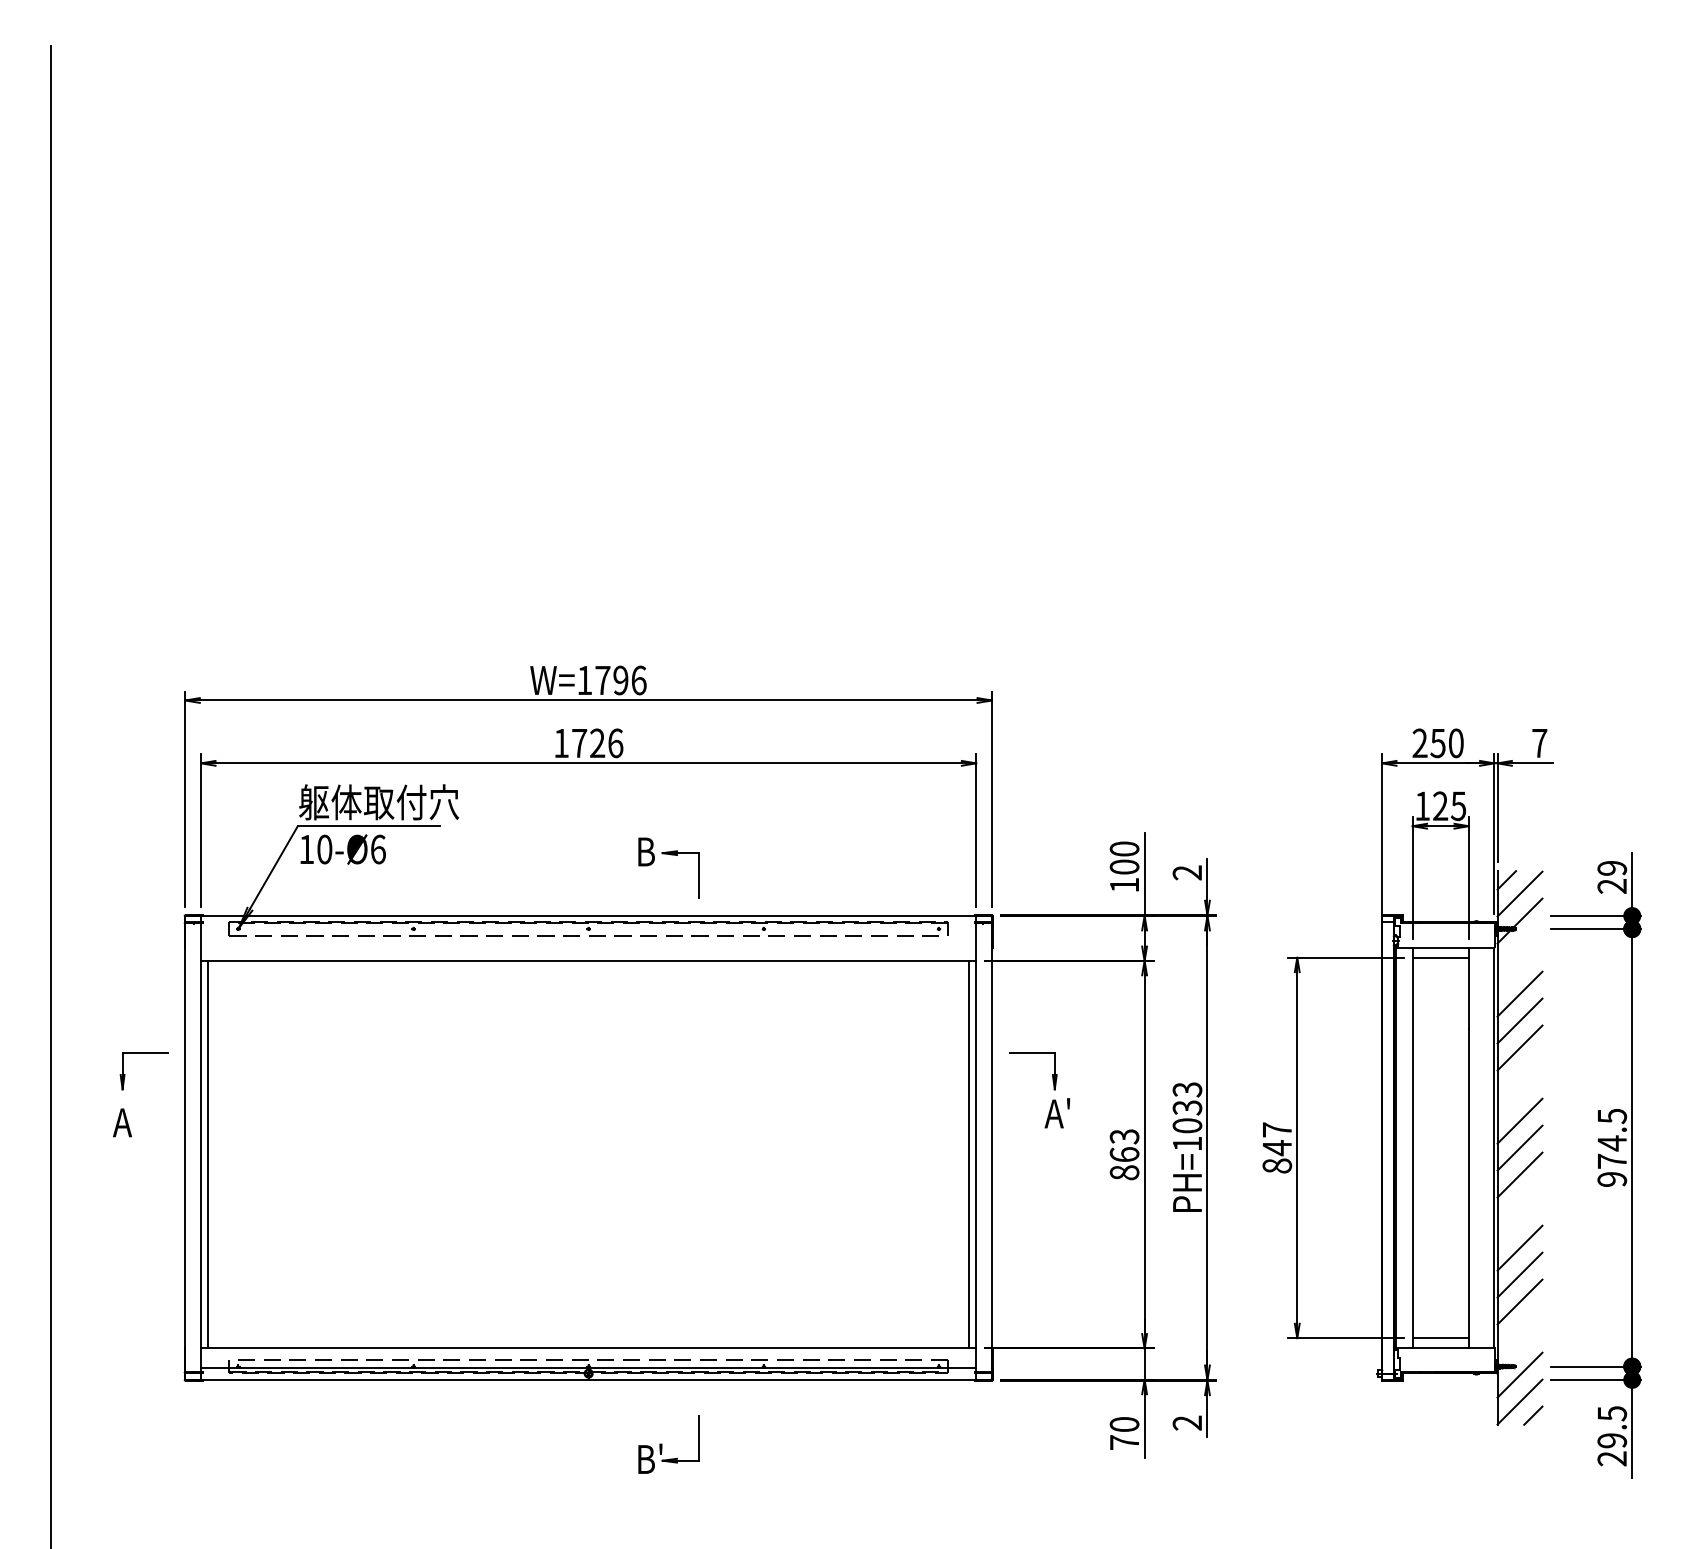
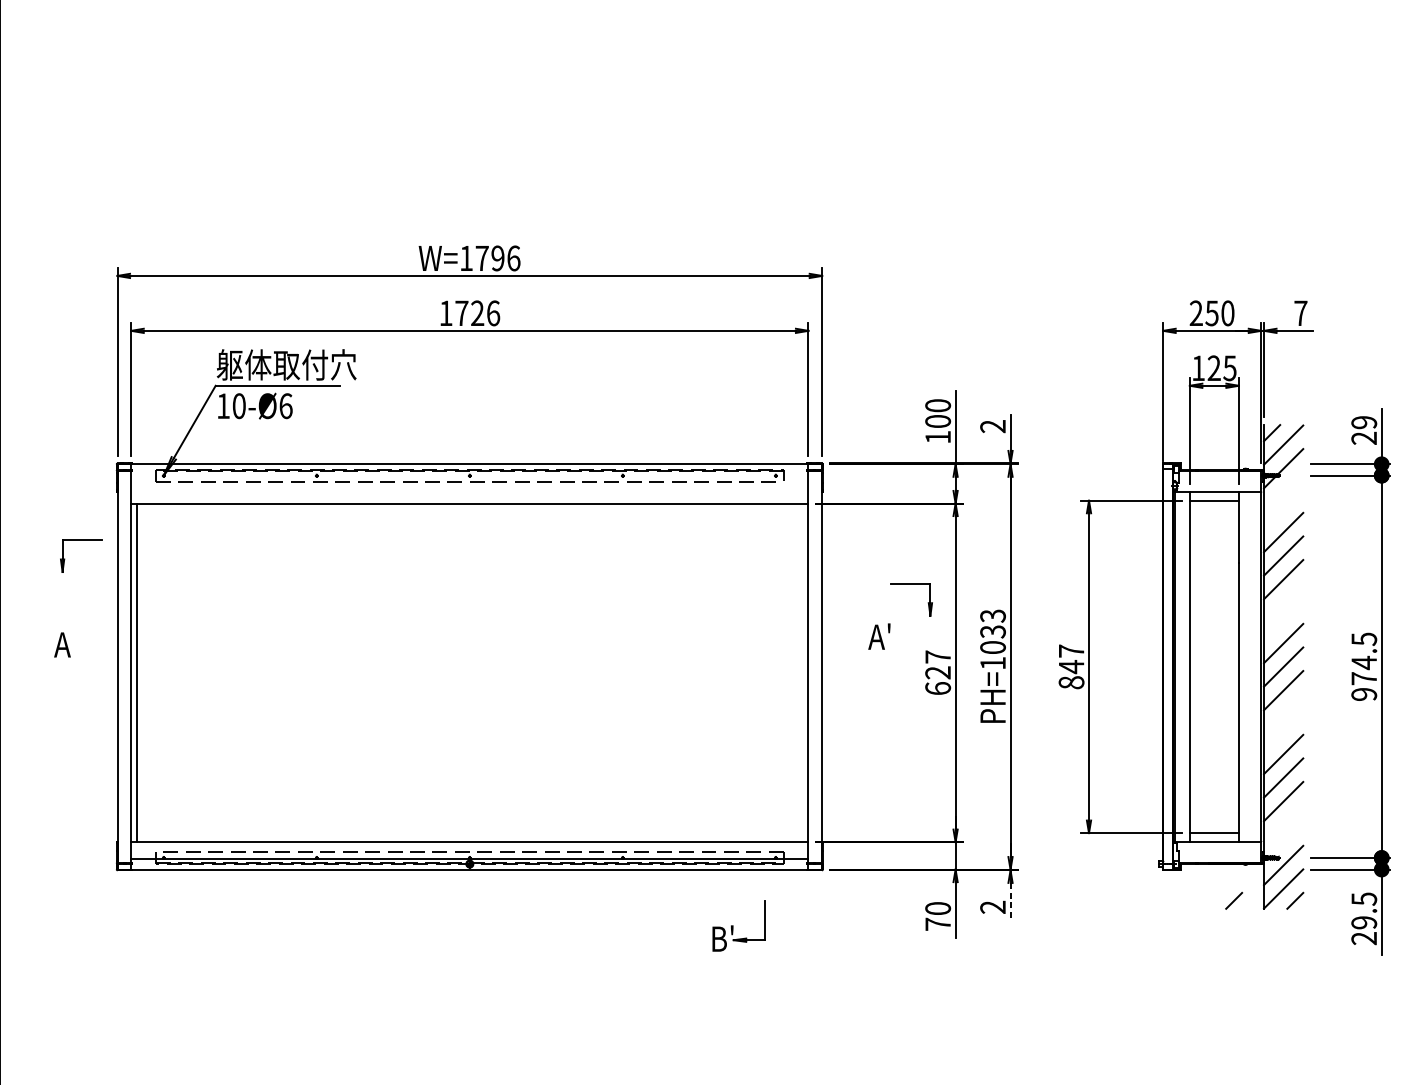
part: (670, 855) -> (541, 411), removed
part: (143, 1053) -> (80, 540), moved
part: (1033, 1053) -> (911, 584), moved
line: (969, 1154) -> (802, 672), removed
text: (1124, 1154) -> (938, 672), 863 -> 627
line: (1207, 1415) -> (1010, 900), solid -> dashed
line: (1463, 1415) -> (1234, 900), added
part: (668, 1444) -> (738, 926), moved

